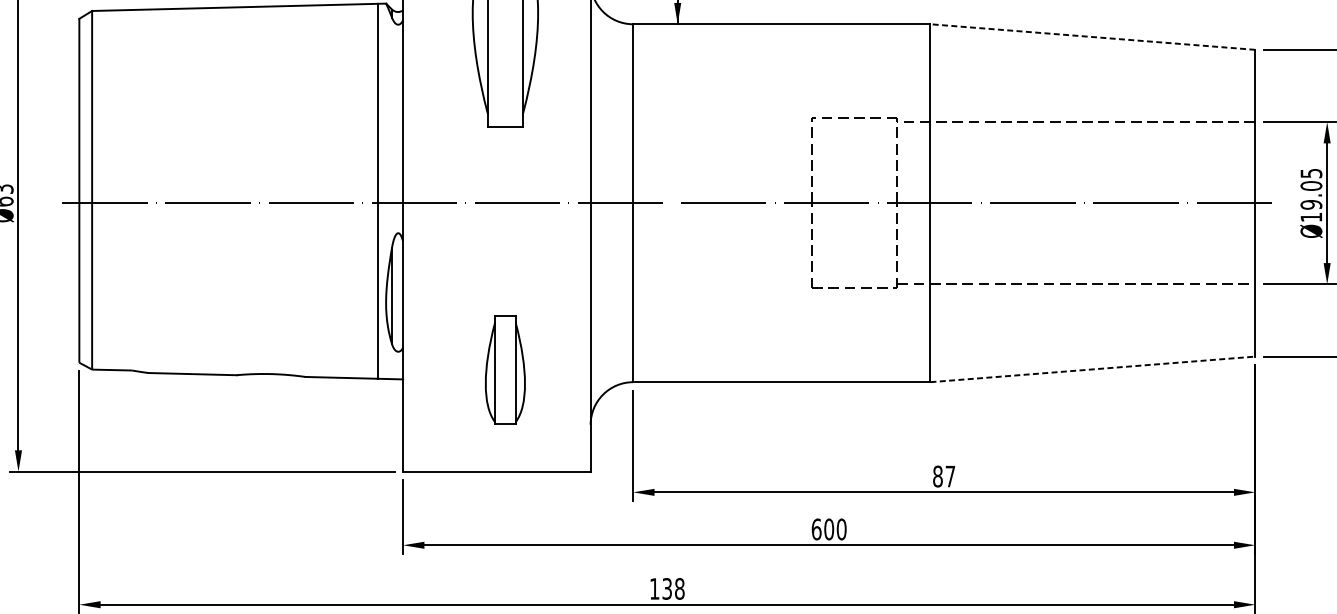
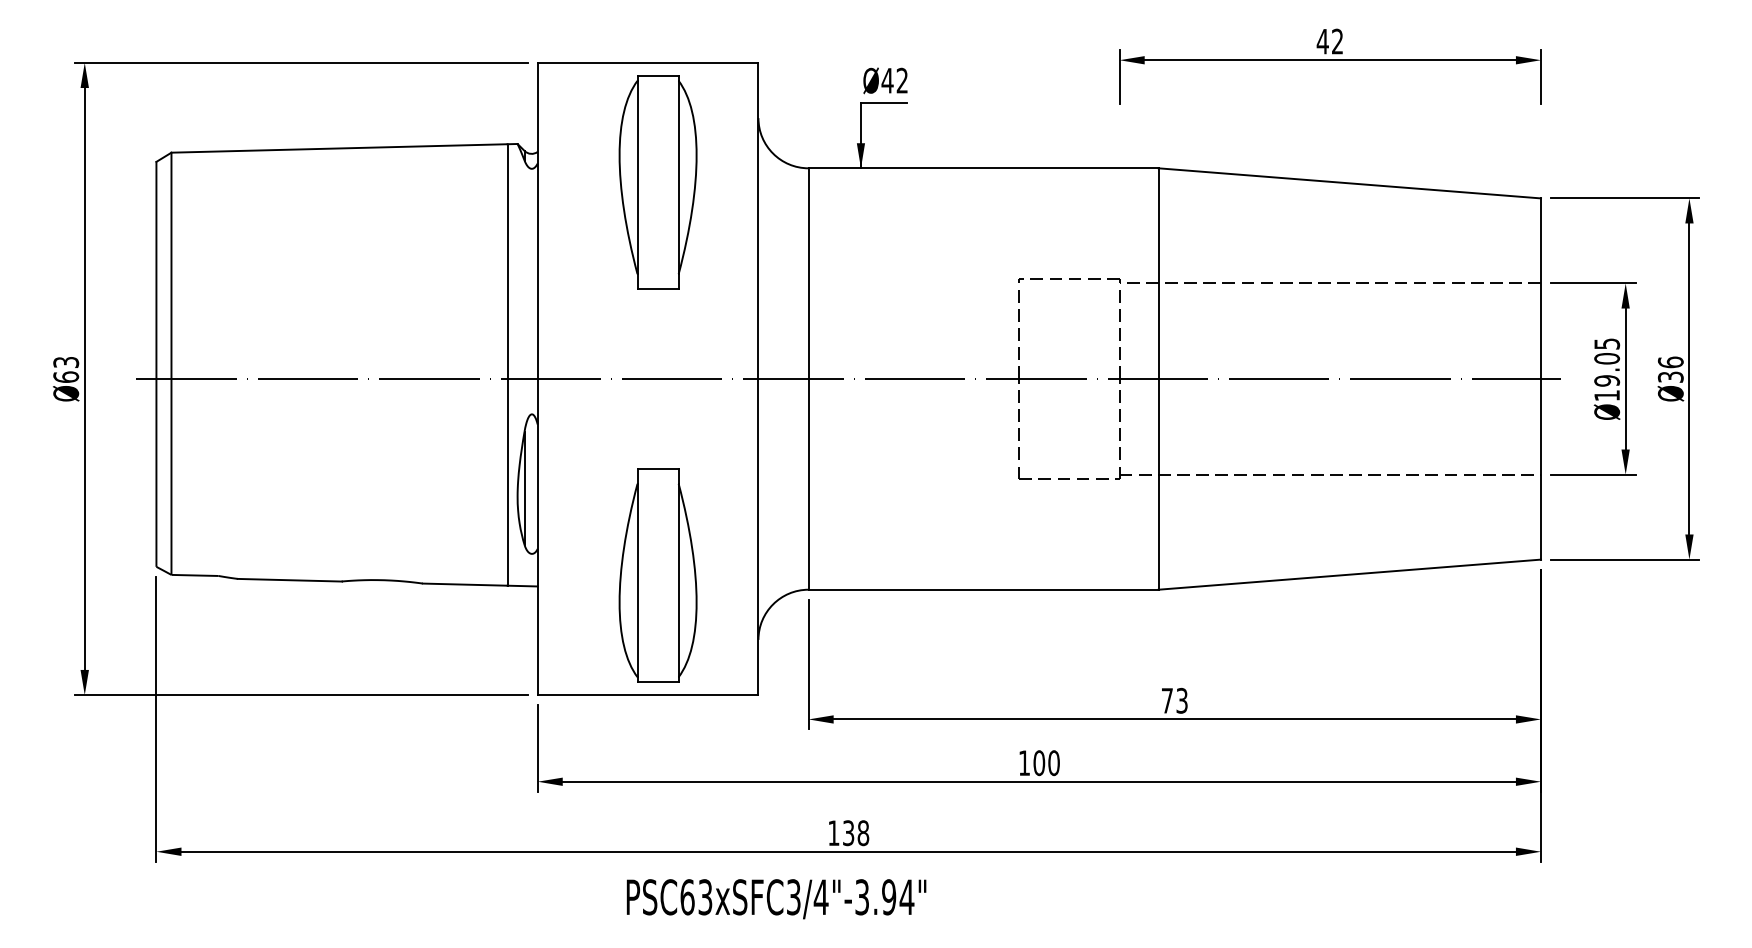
line: (1092, 37) -> (1349, 183), dashed -> solid
line: (1092, 369) -> (1349, 574), dashed -> solid
part: (504, 370) -> (657, 575), size x1.67
text: (944, 476) -> (1174, 700), 87 -> 73
text: (816, 529) -> (1024, 763), 600 -> 100

